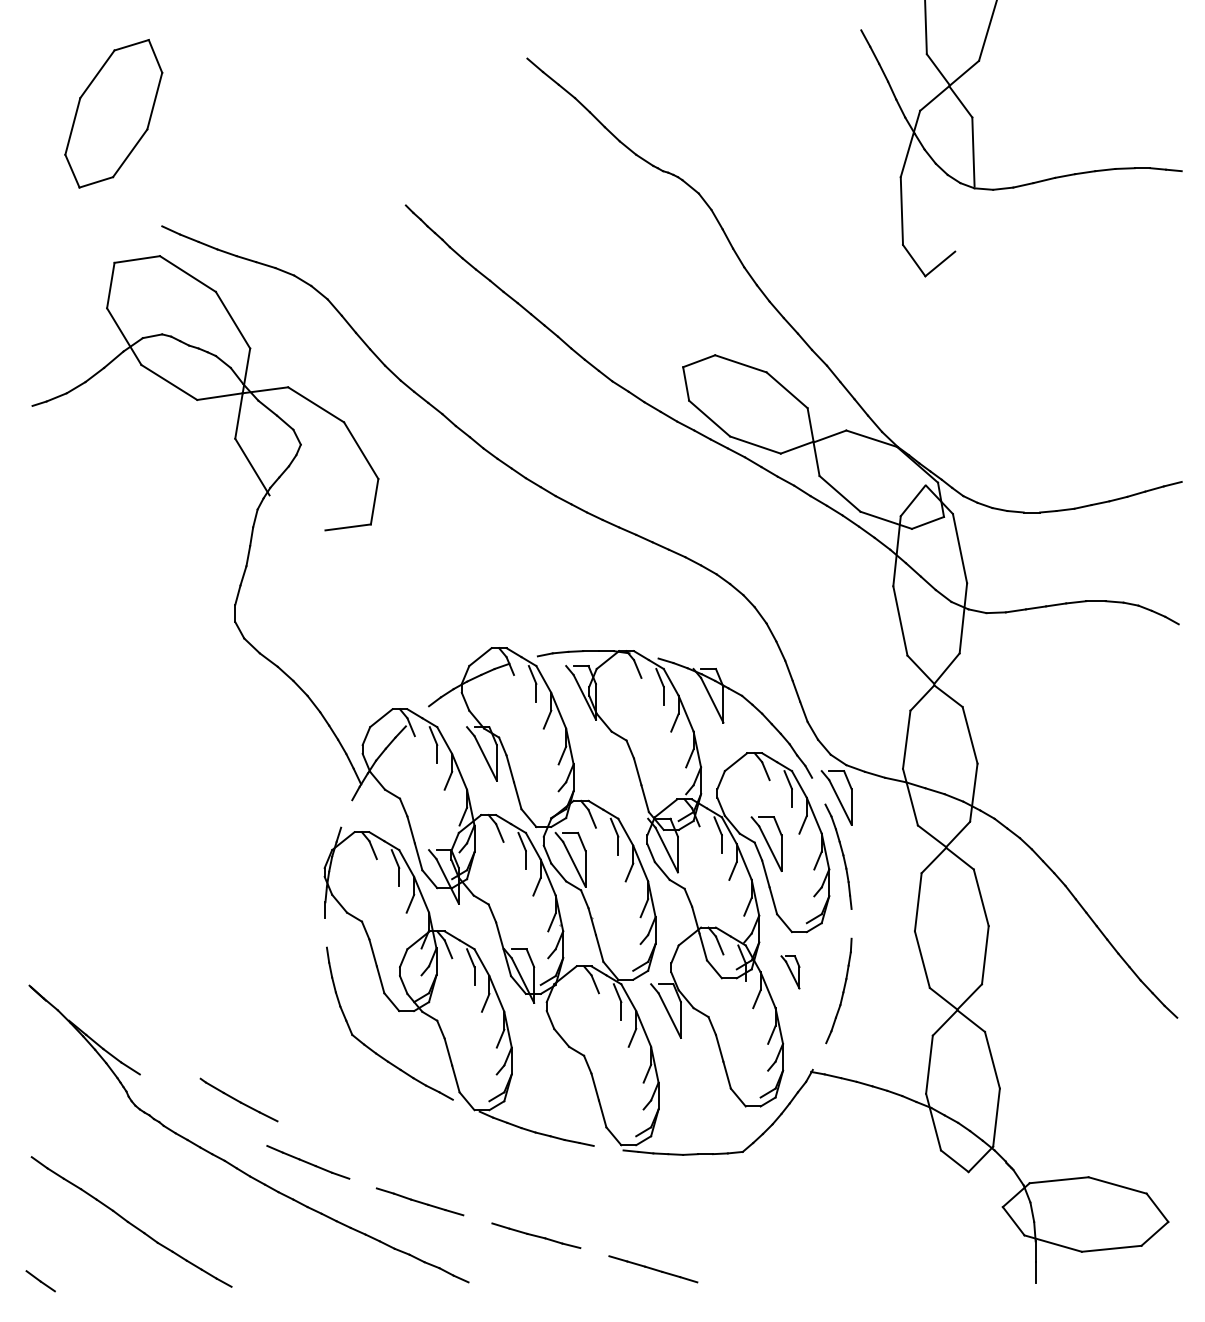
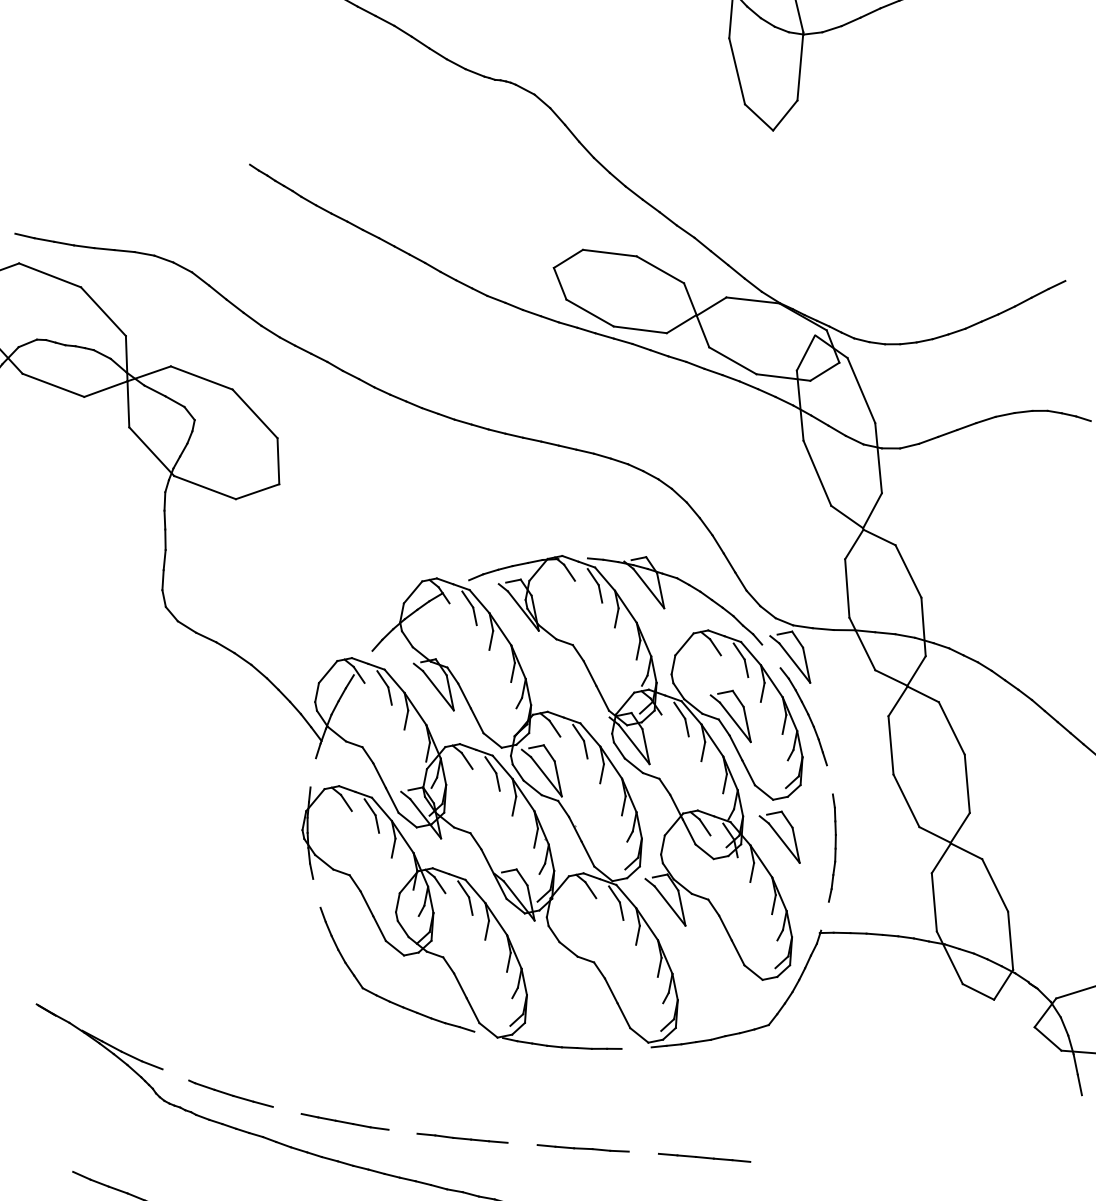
line: (964, 218) -> (799, 66), added
line: (297, 512) -> (204, 487), added
part: (790, 972) -> (779, 839), size x1.67
part: (238, 1099) -> (230, 1093), moved

